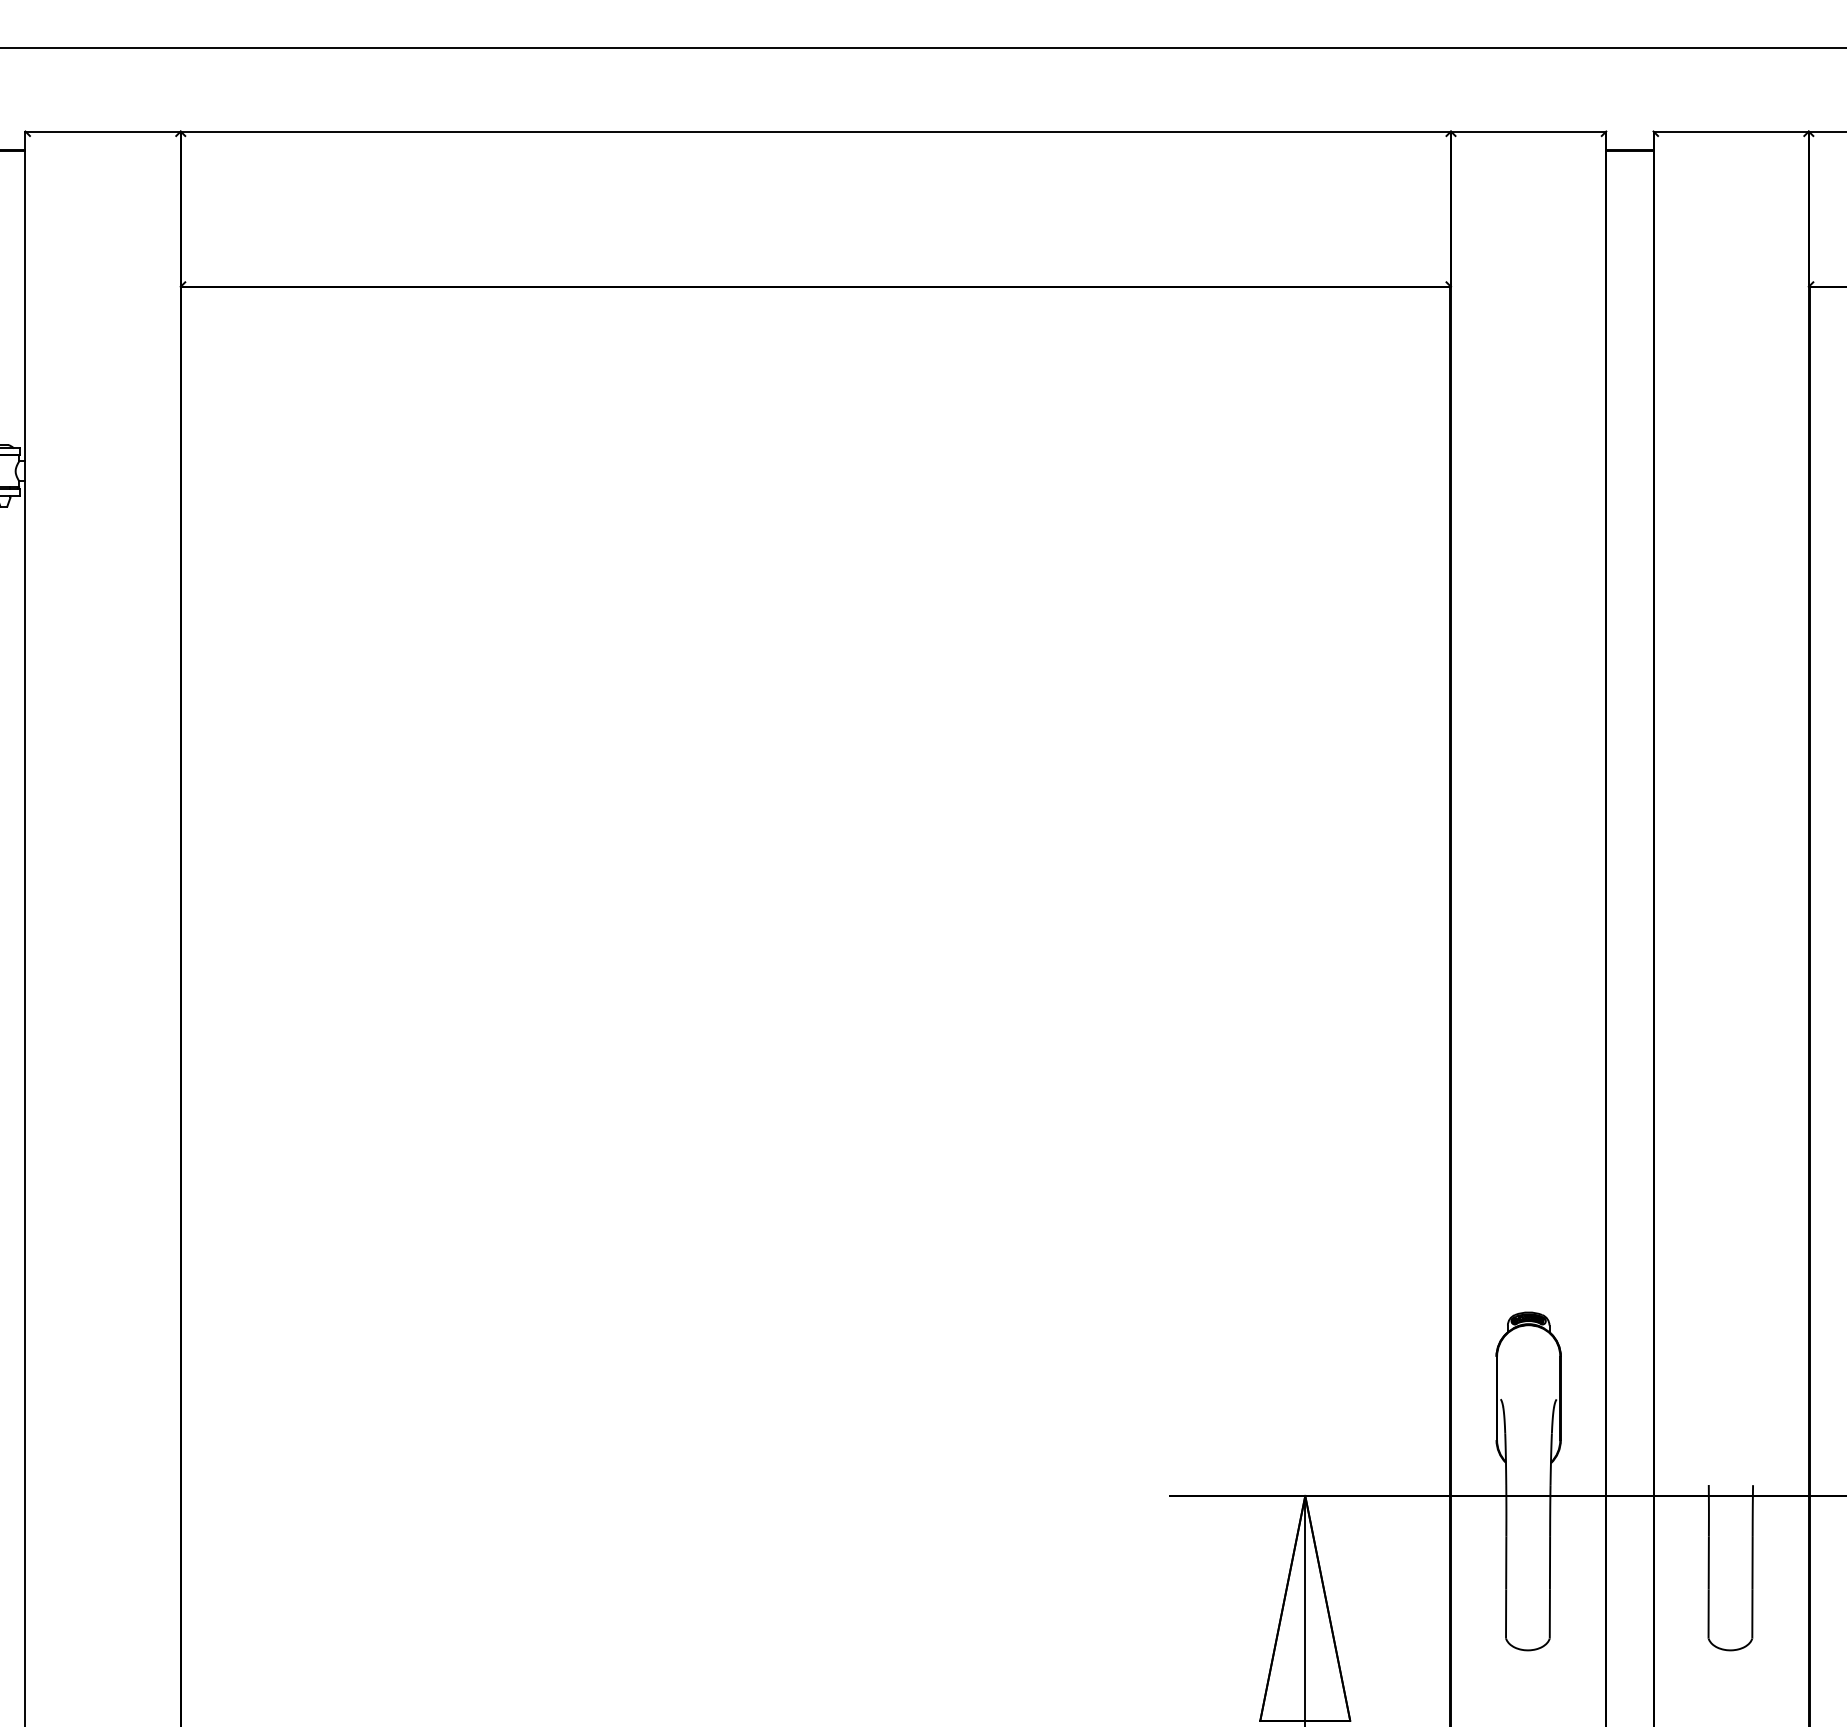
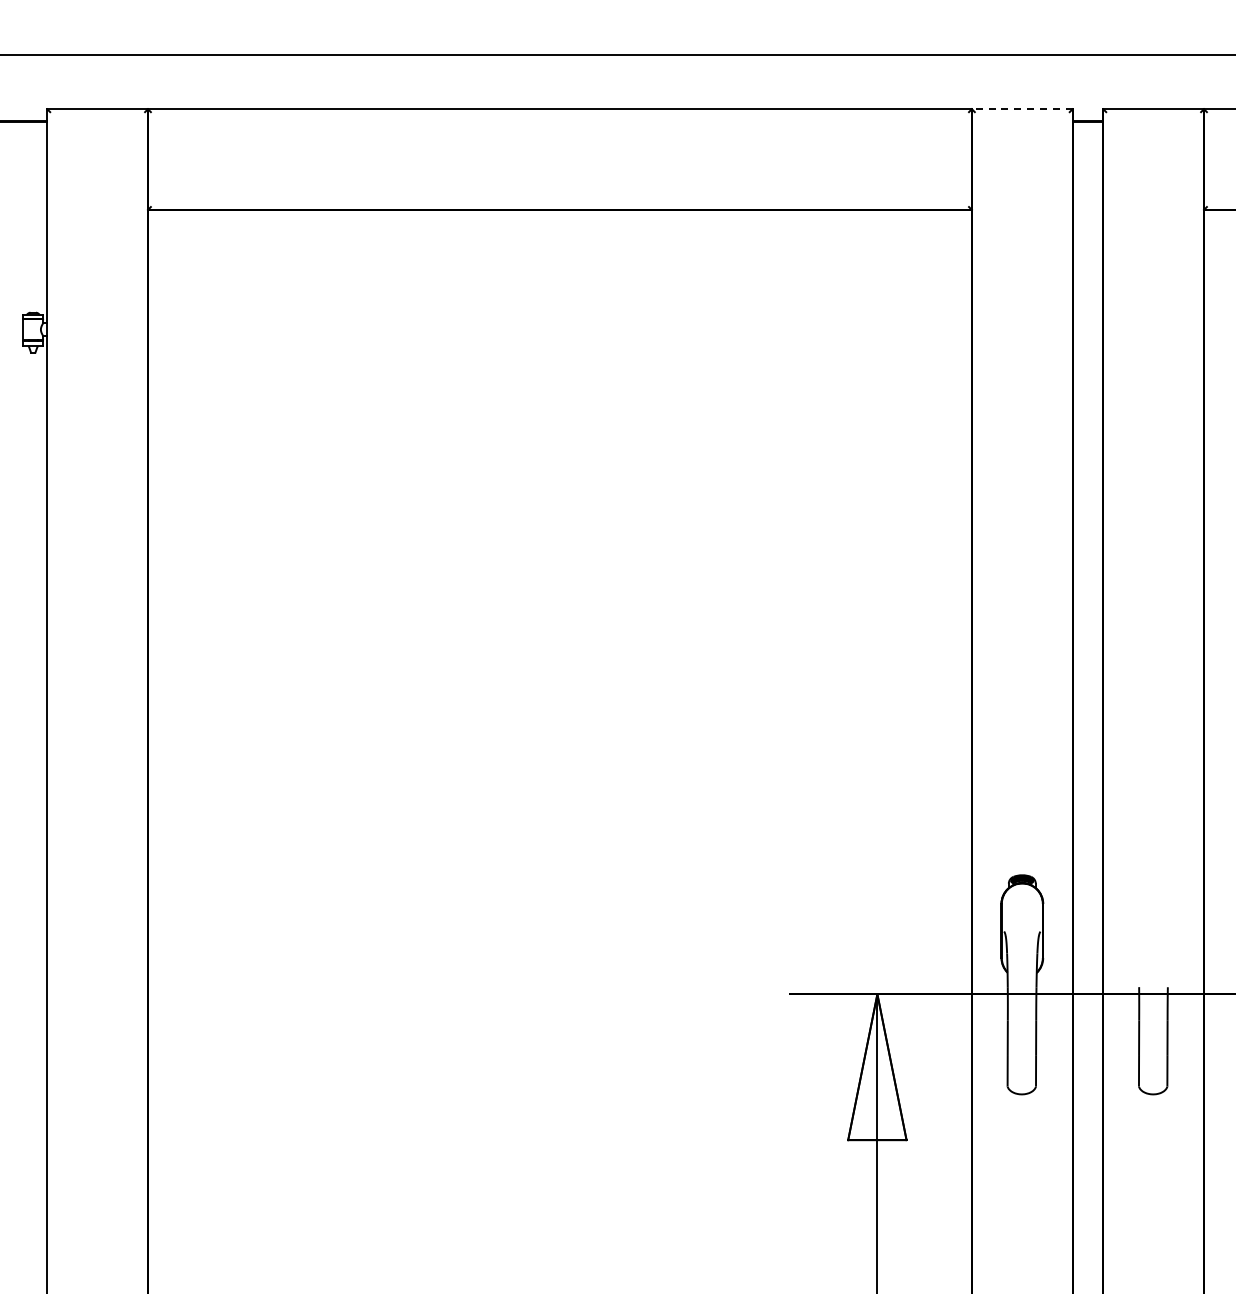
line: (1527, 131) -> (1021, 109), solid -> dashed

